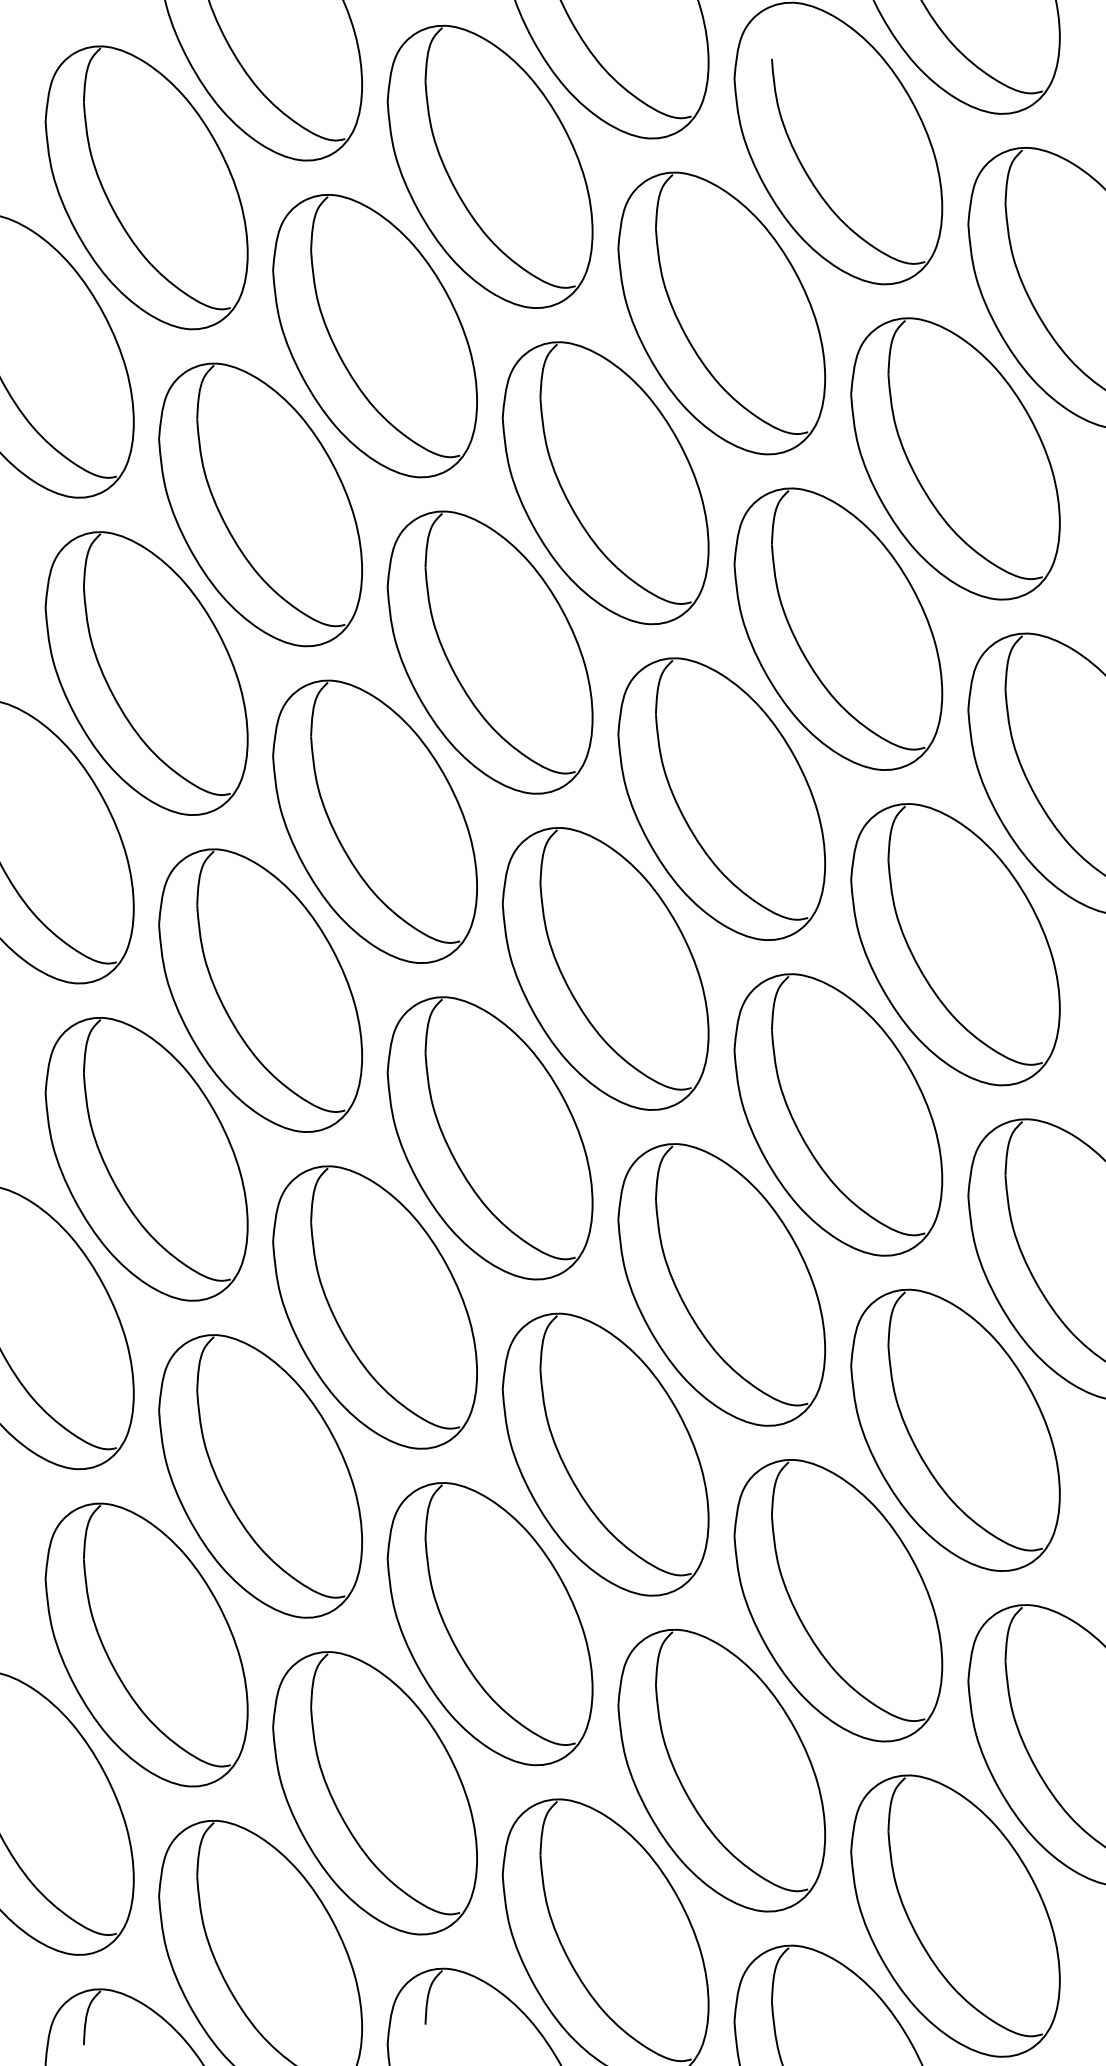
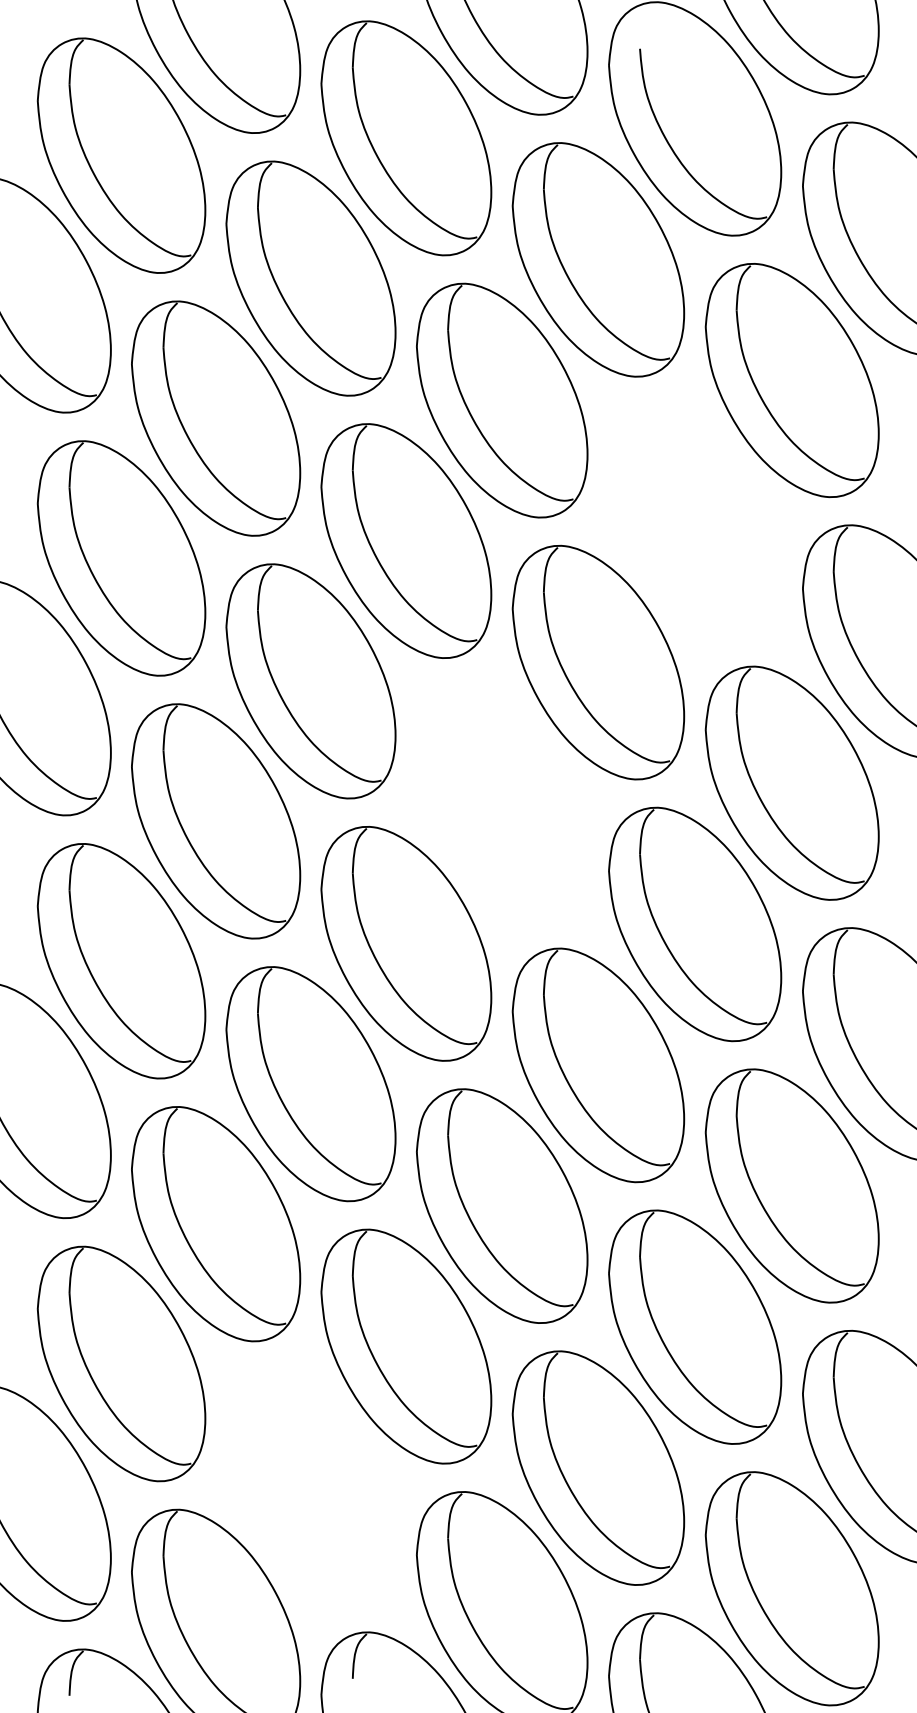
part: (838, 628) -> (695, 521), removed
part: (606, 969) -> (502, 803), removed
part: (374, 1792) -> (310, 1486), removed

